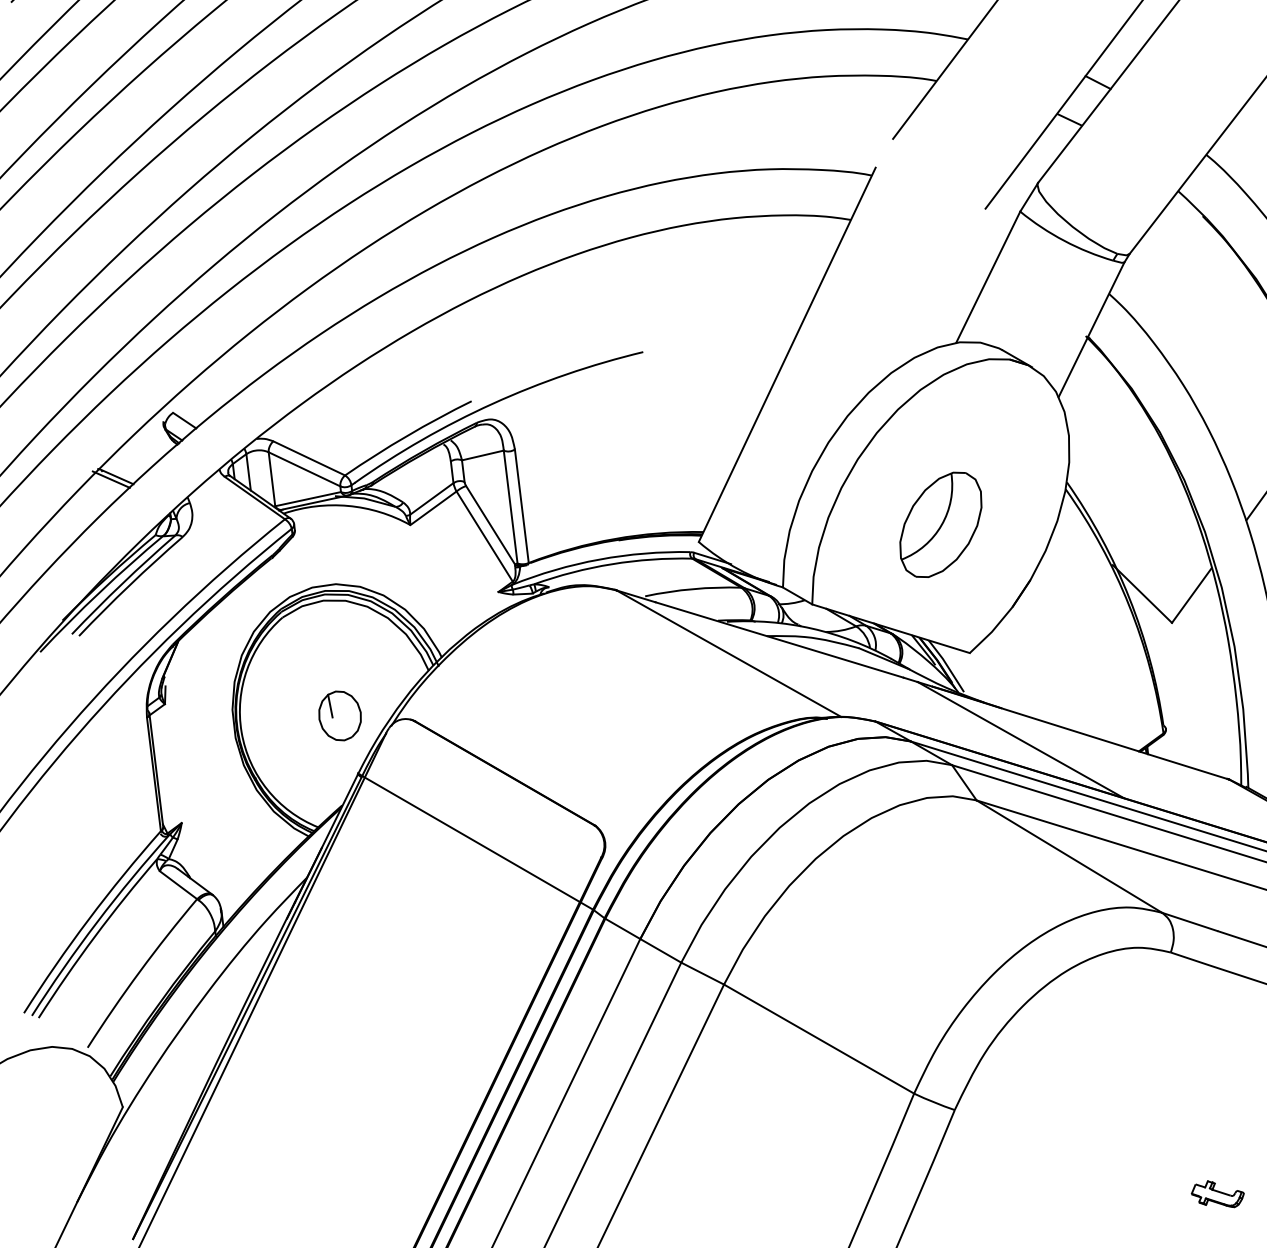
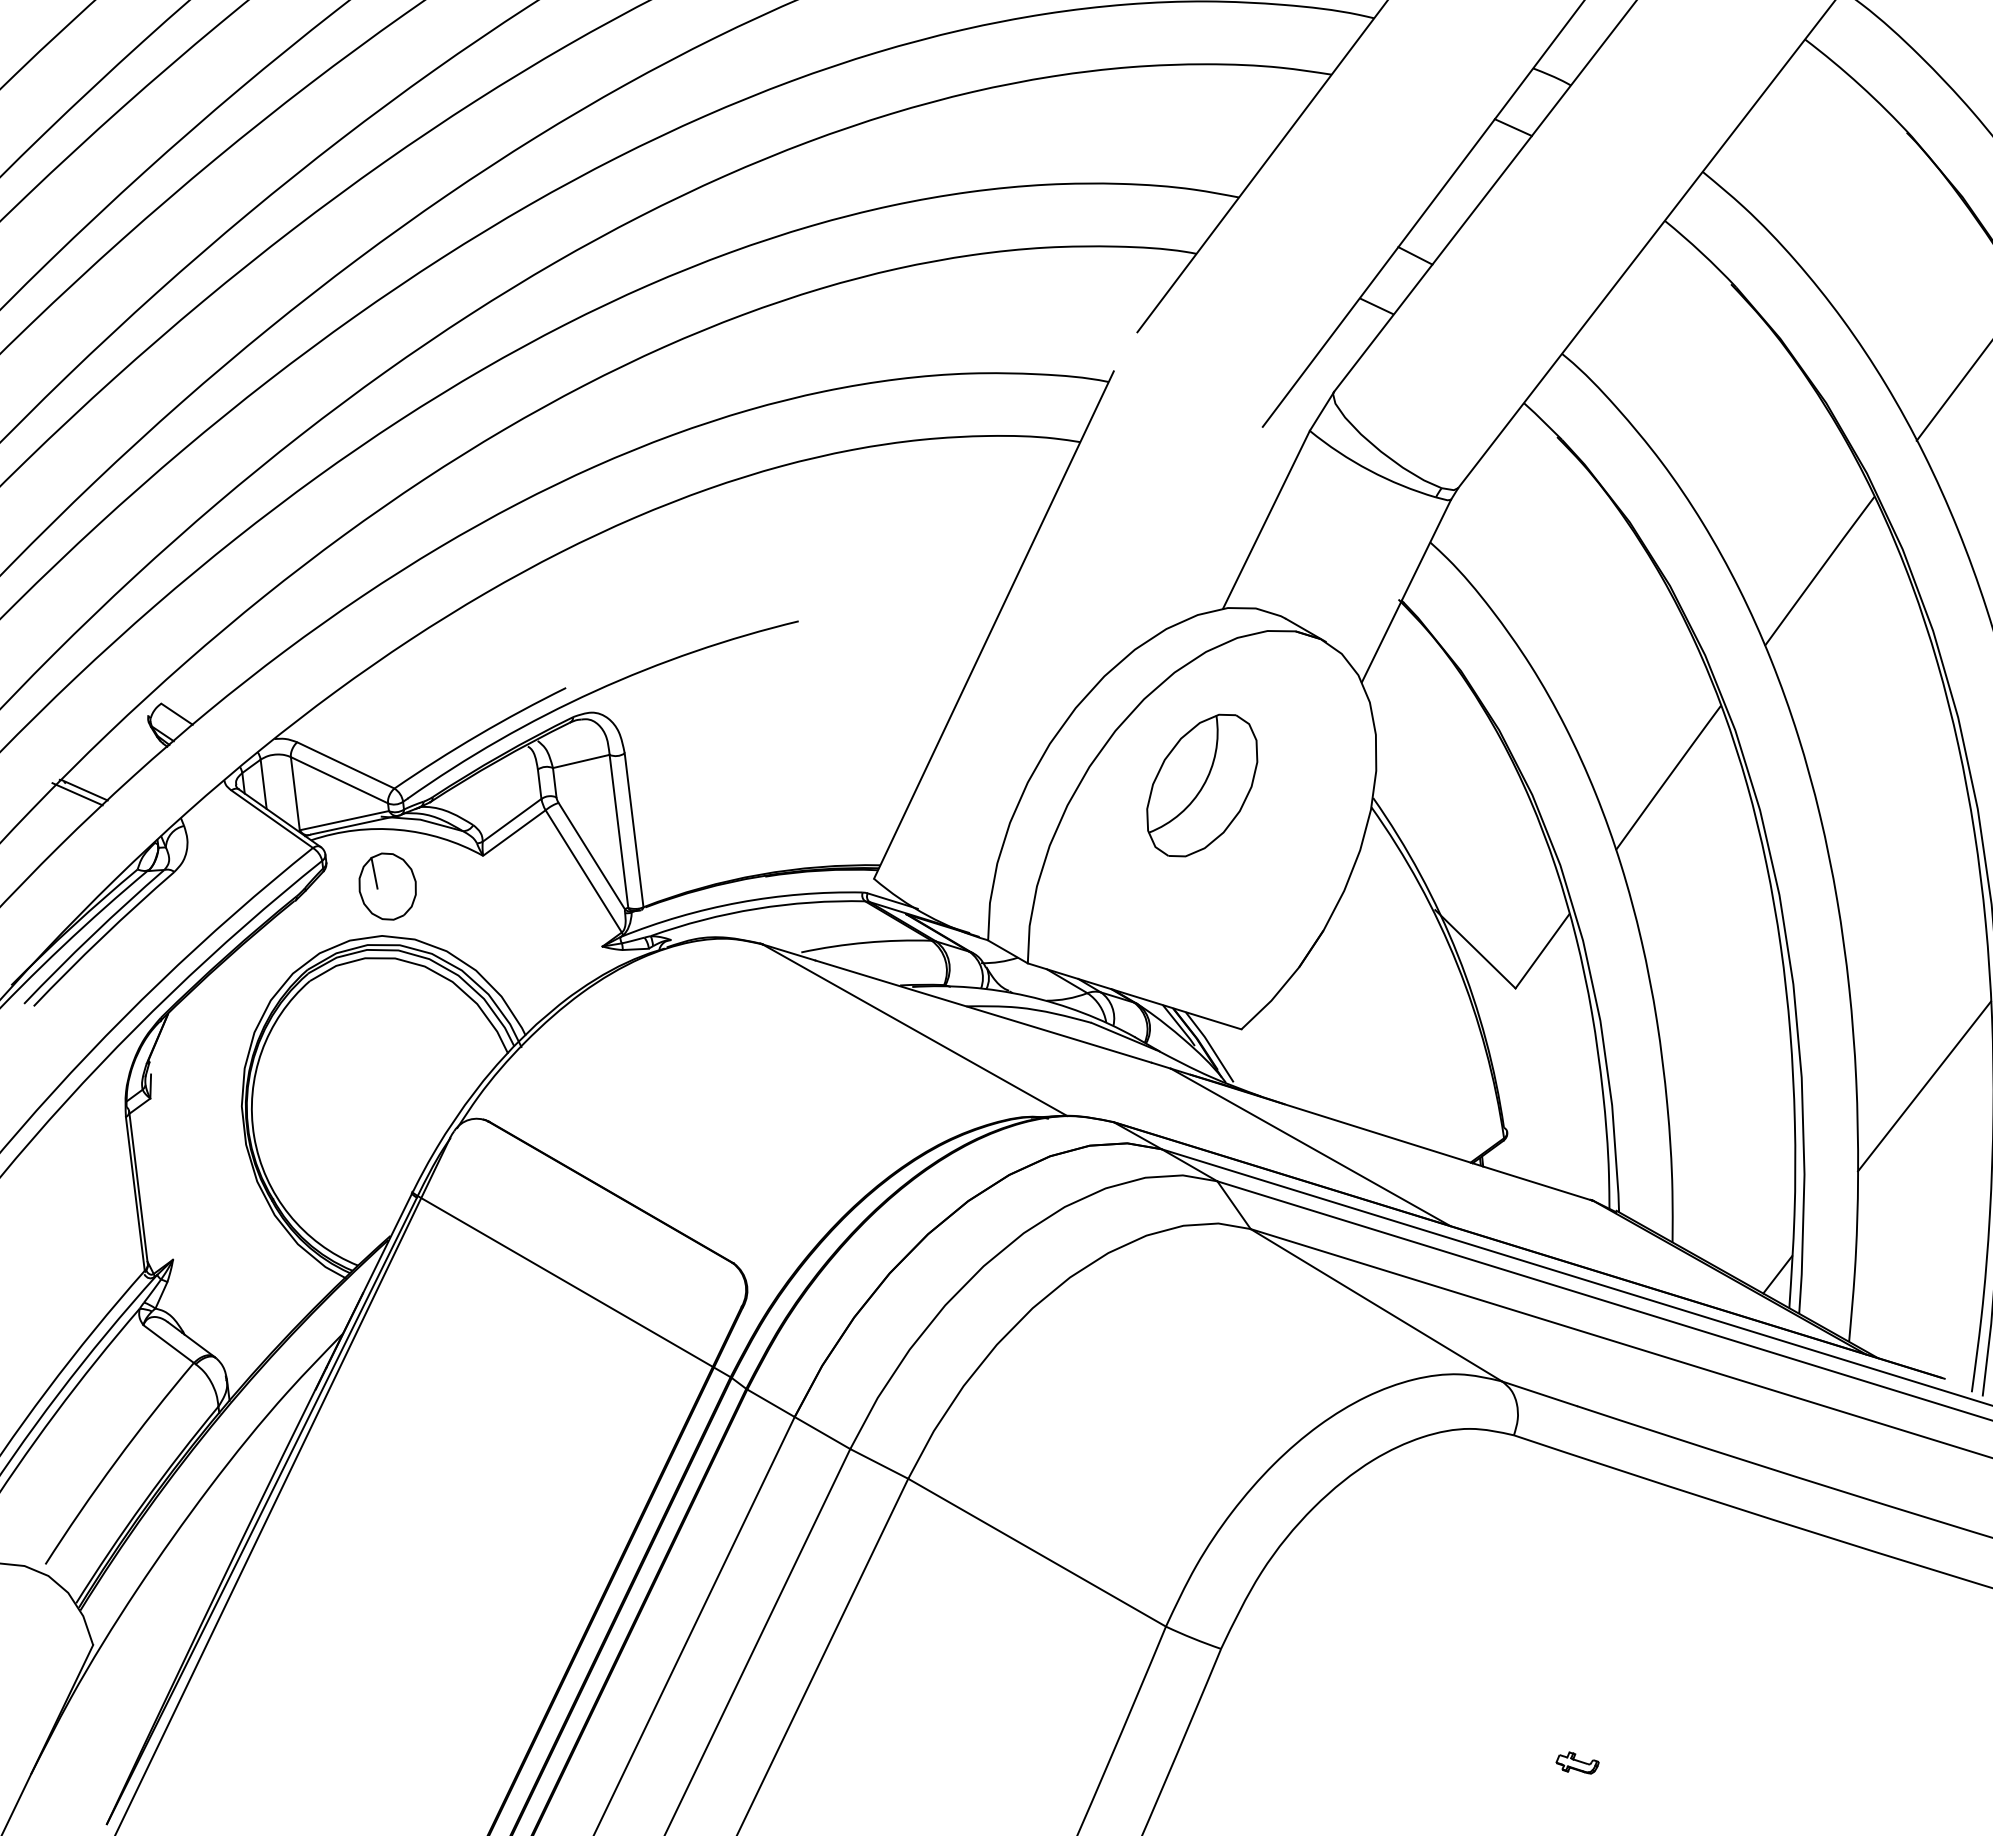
part: (941, 524) -> (1202, 785), moved
part: (339, 715) -> (387, 886), moved
part: (1217, 1193) -> (1577, 1762), size x0.6

